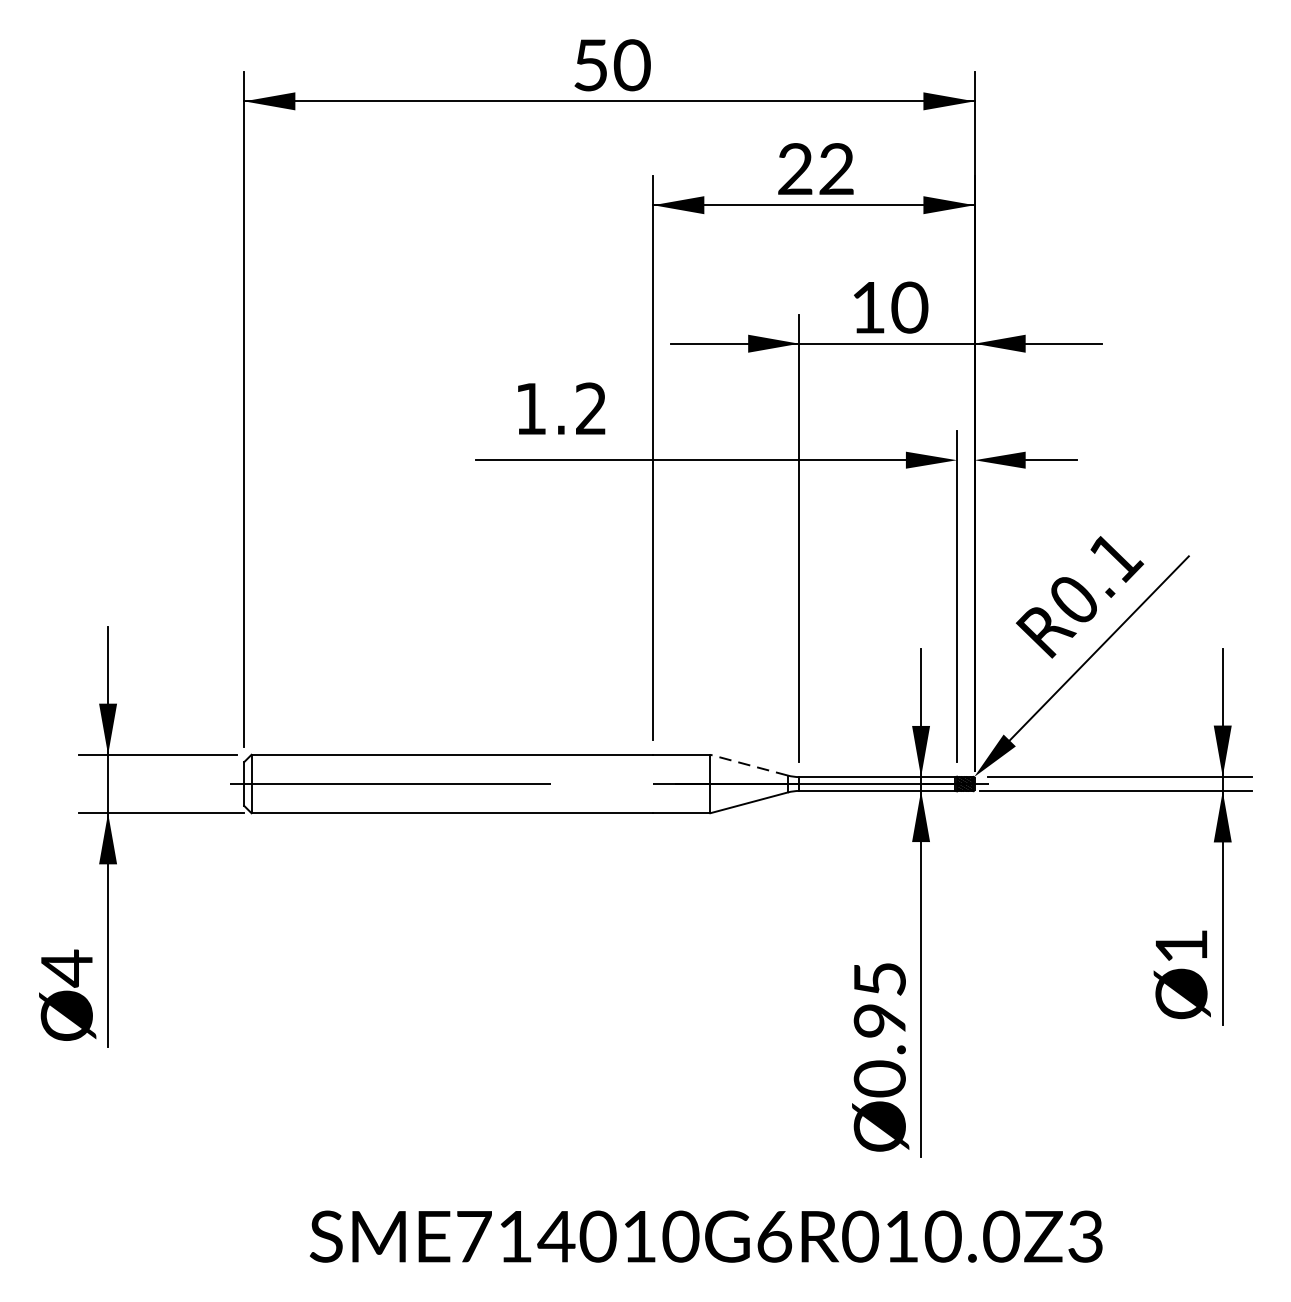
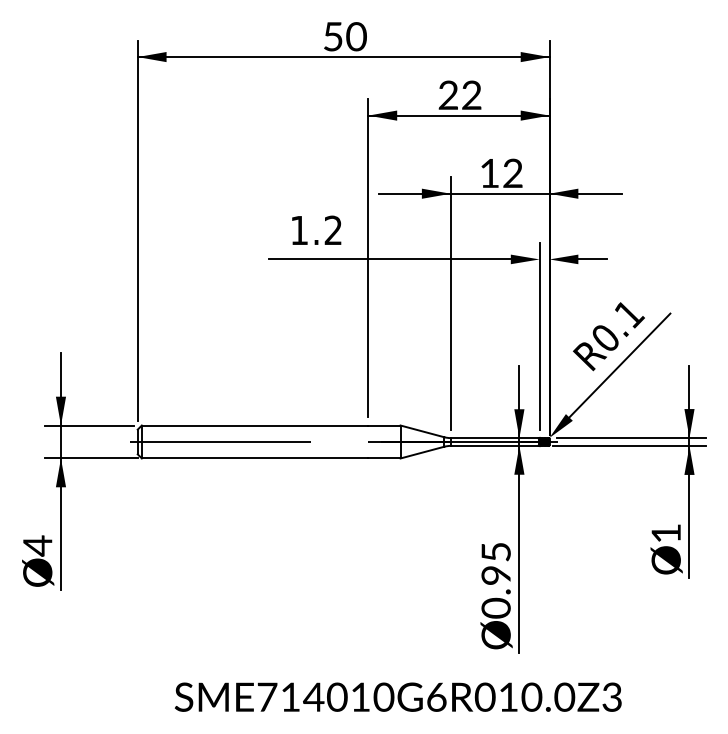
text: (908, 307) -> (512, 173), 10 -> 12
line: (749, 765) -> (422, 431), dashed -> solid

